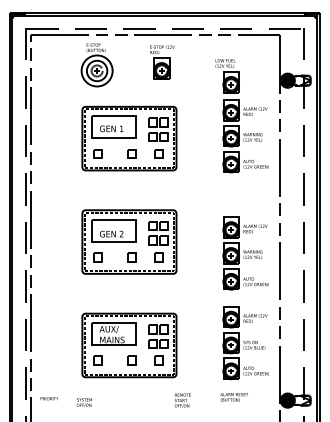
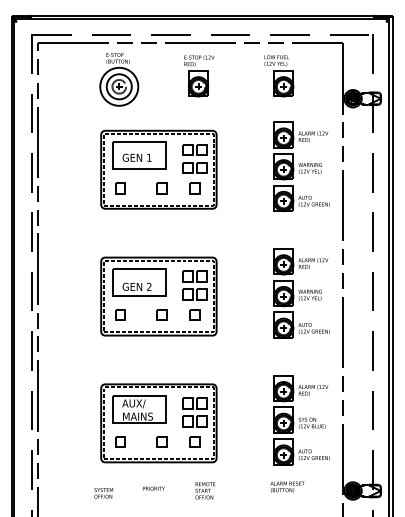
part: (227, 76) -> (279, 76), moved
part: (245, 253) -> (301, 293), moved
text: (49, 398) -> (153, 488), moved
text: (182, 400) -> (205, 490), moved

